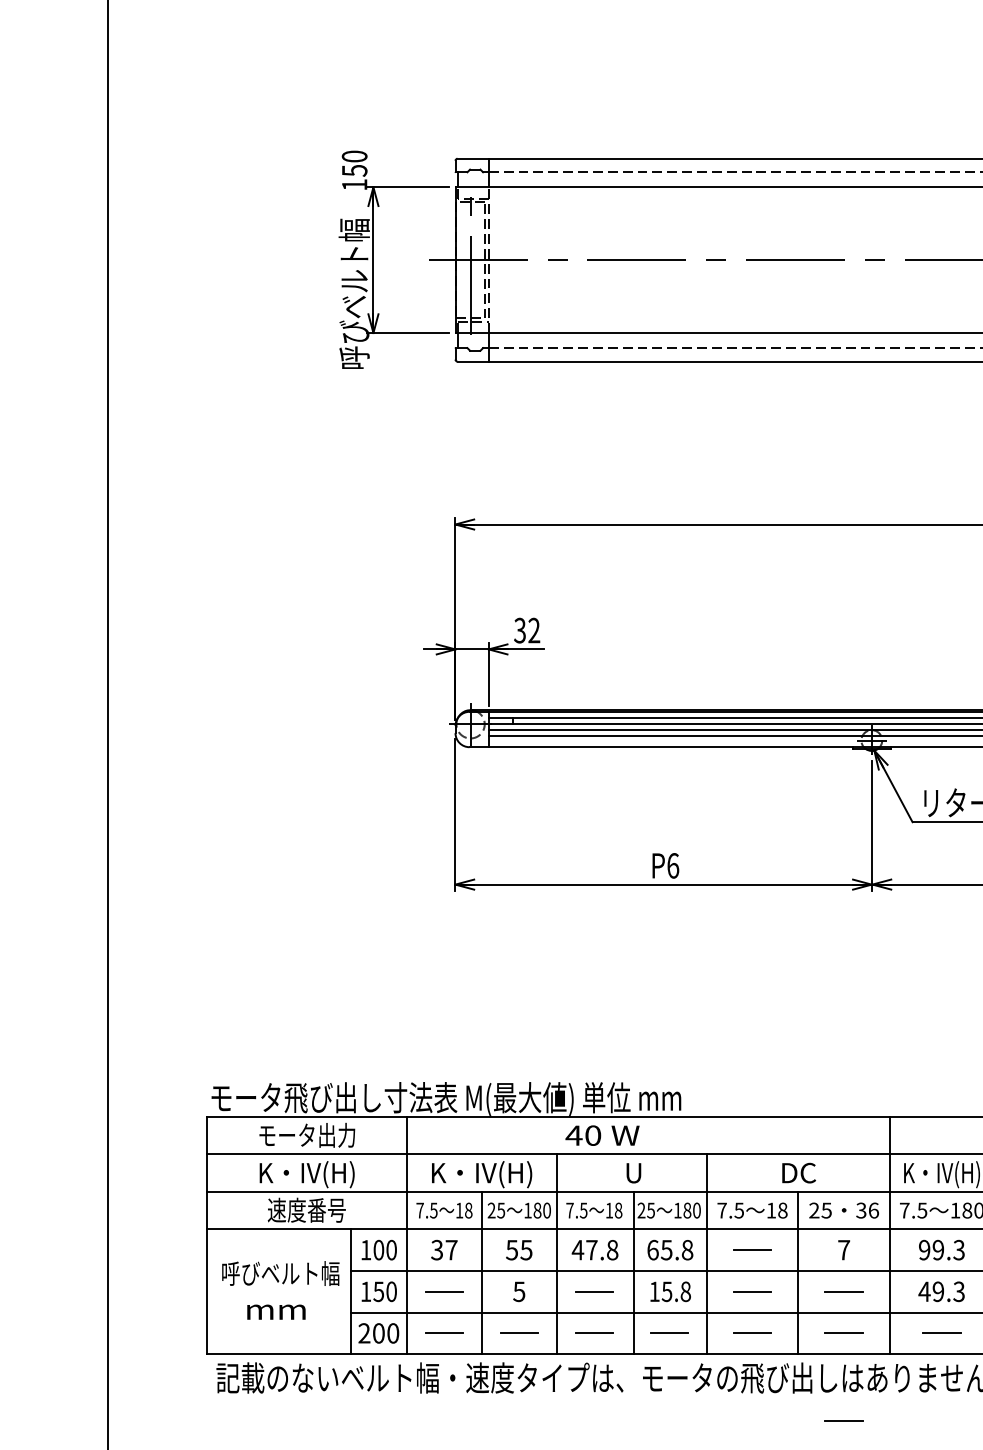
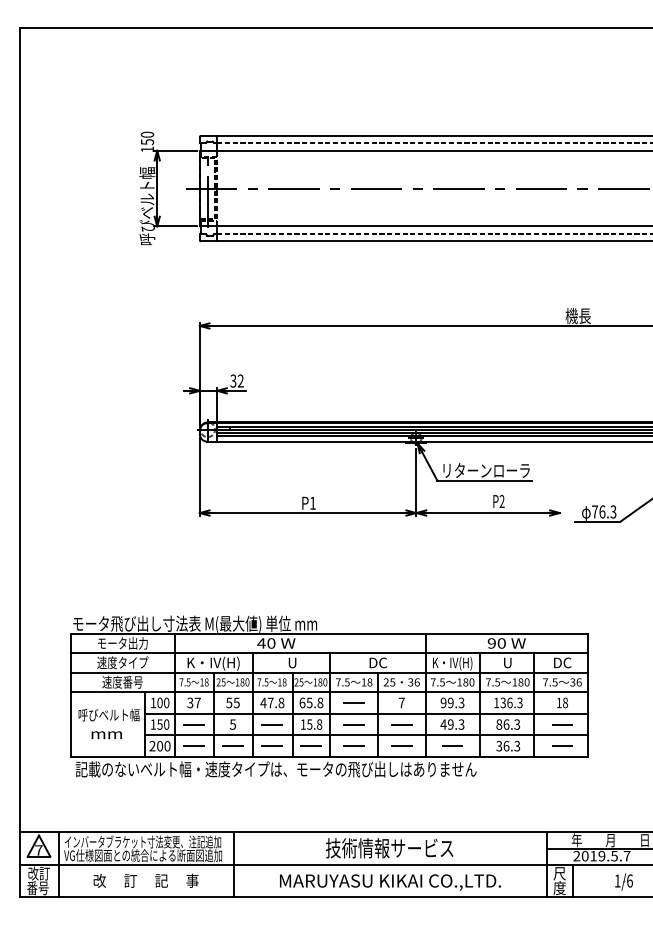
text: (674, 864) -> (313, 502), P6 -> P1
text: (306, 1174) -> (122, 663), K・IV(H) -> 速度タイプ
line: (843, 1420) -> (401, 791), removed

